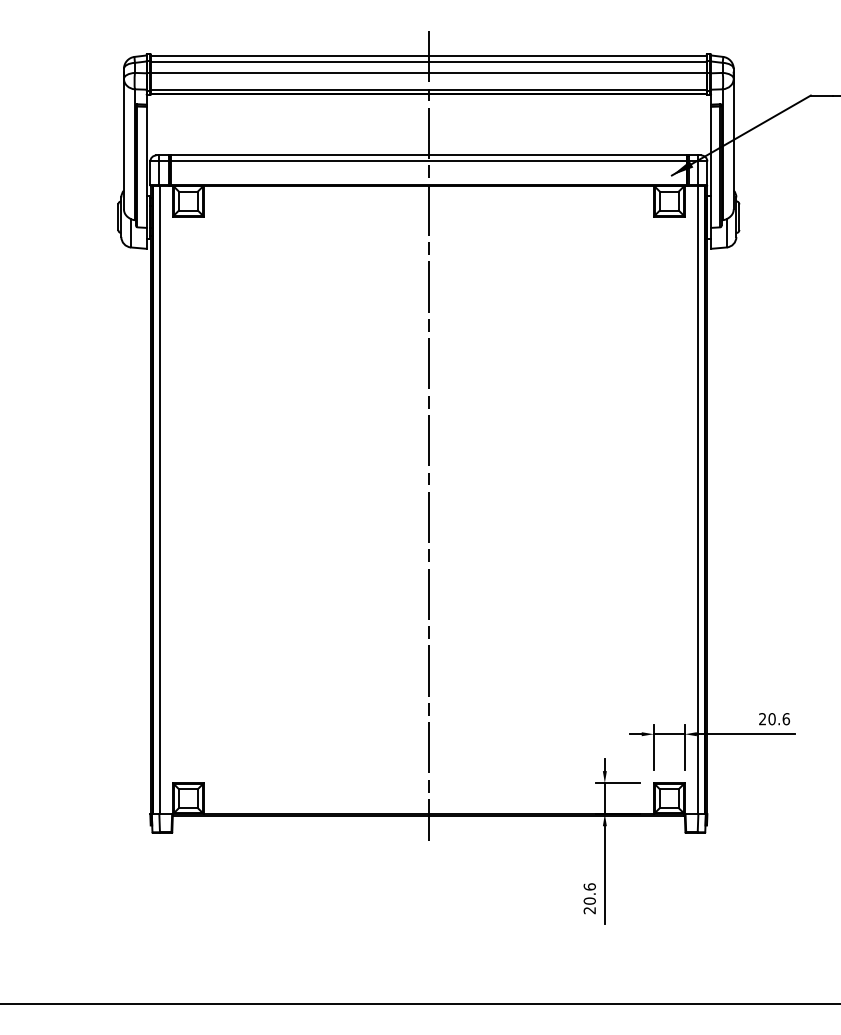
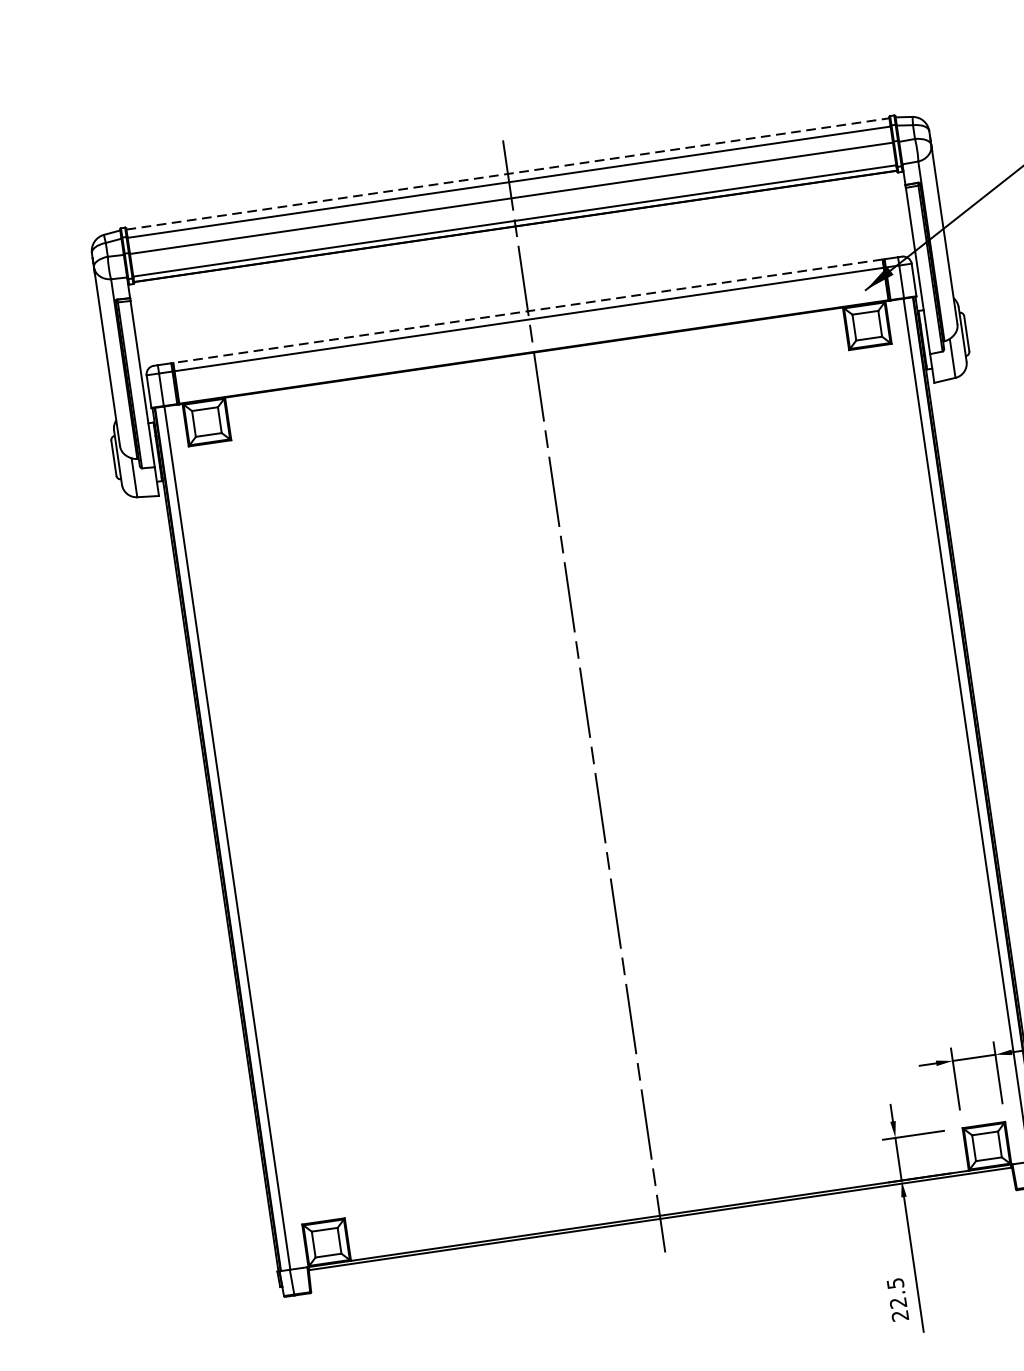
line: (428, 55) -> (507, 174), solid -> dashed
line: (428, 155) -> (527, 311), solid -> dashed
text: (589, 893) -> (896, 1292), 20.6 -> 22.5

